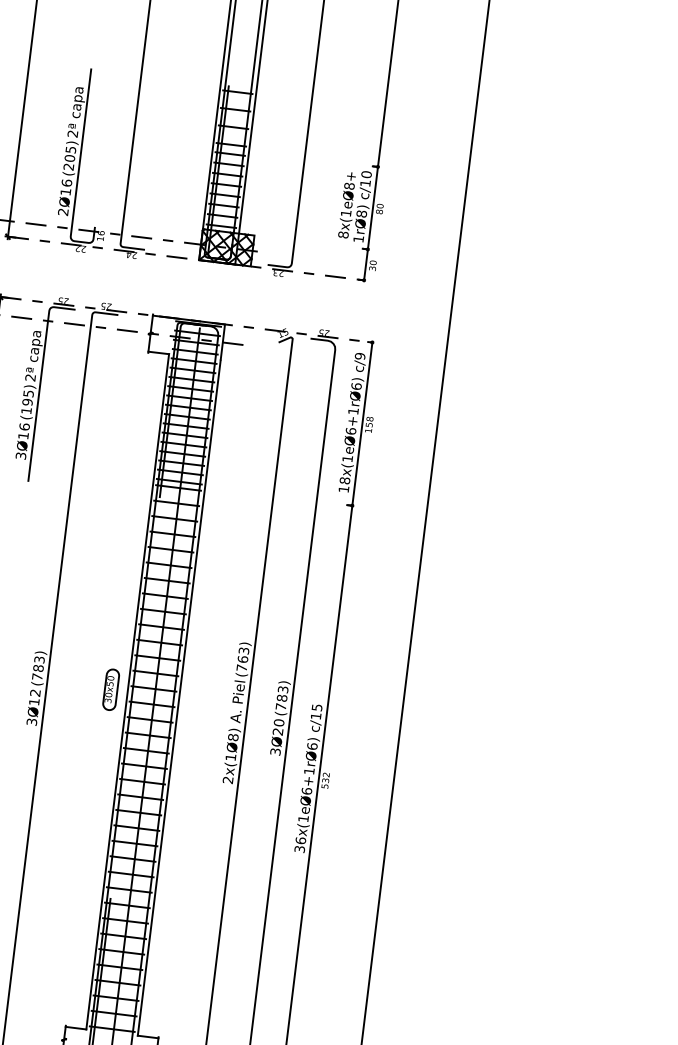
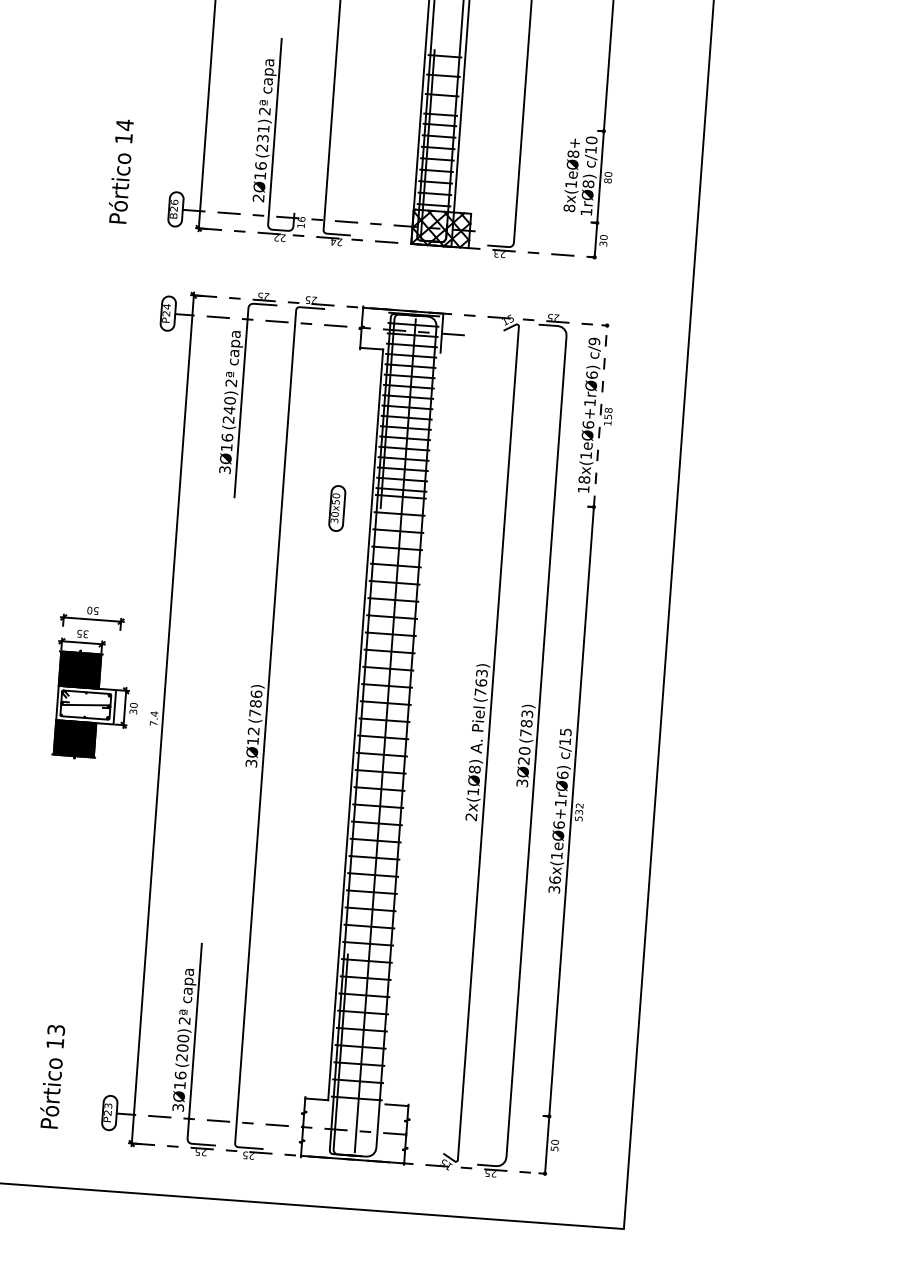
text: (70, 153) -> (263, 133), (205) -> (231)
text: (26, 402) -> (228, 410), (195) -> (240)
line: (362, 420) -> (600, 412), solid -> dashed
text: (39, 660) -> (256, 694), (783) -> (786)
part: (111, 689) -> (337, 508), moved
line: (178, 697) -> (412, 728), removed

